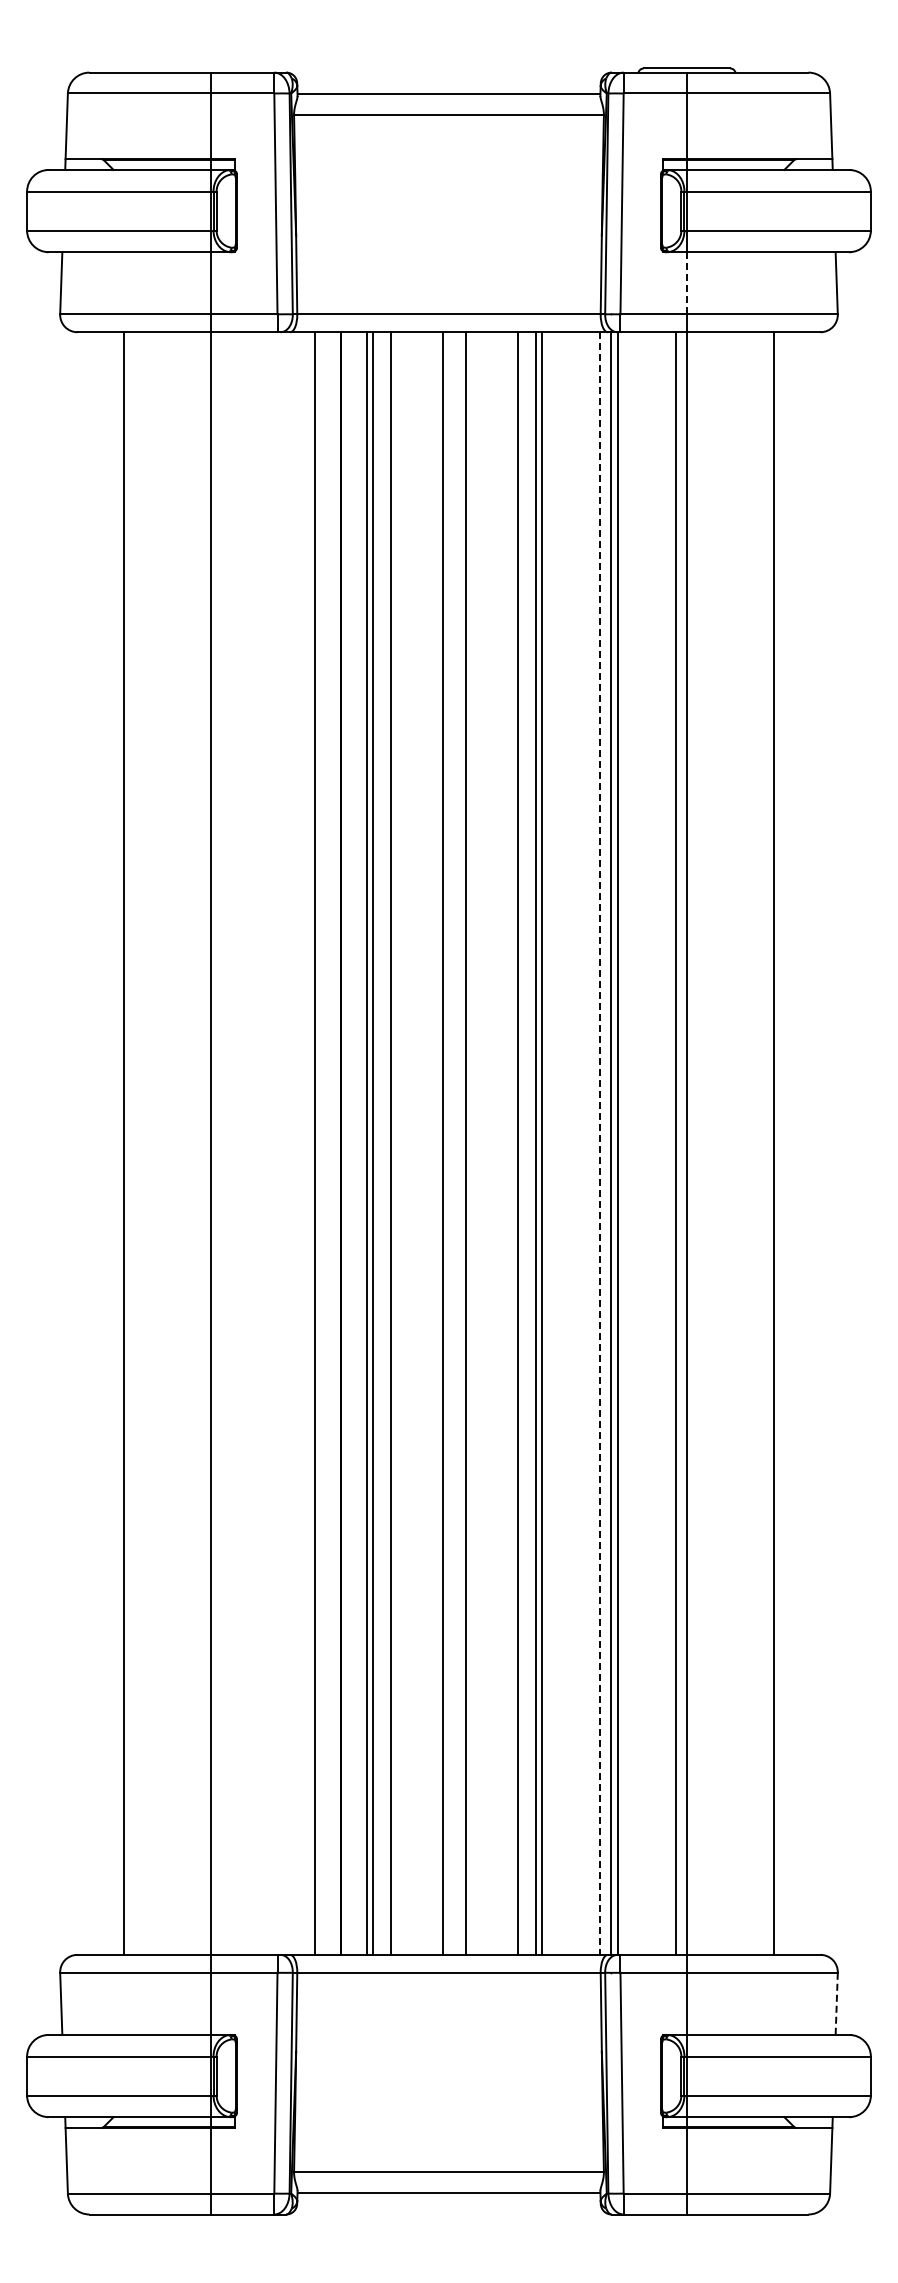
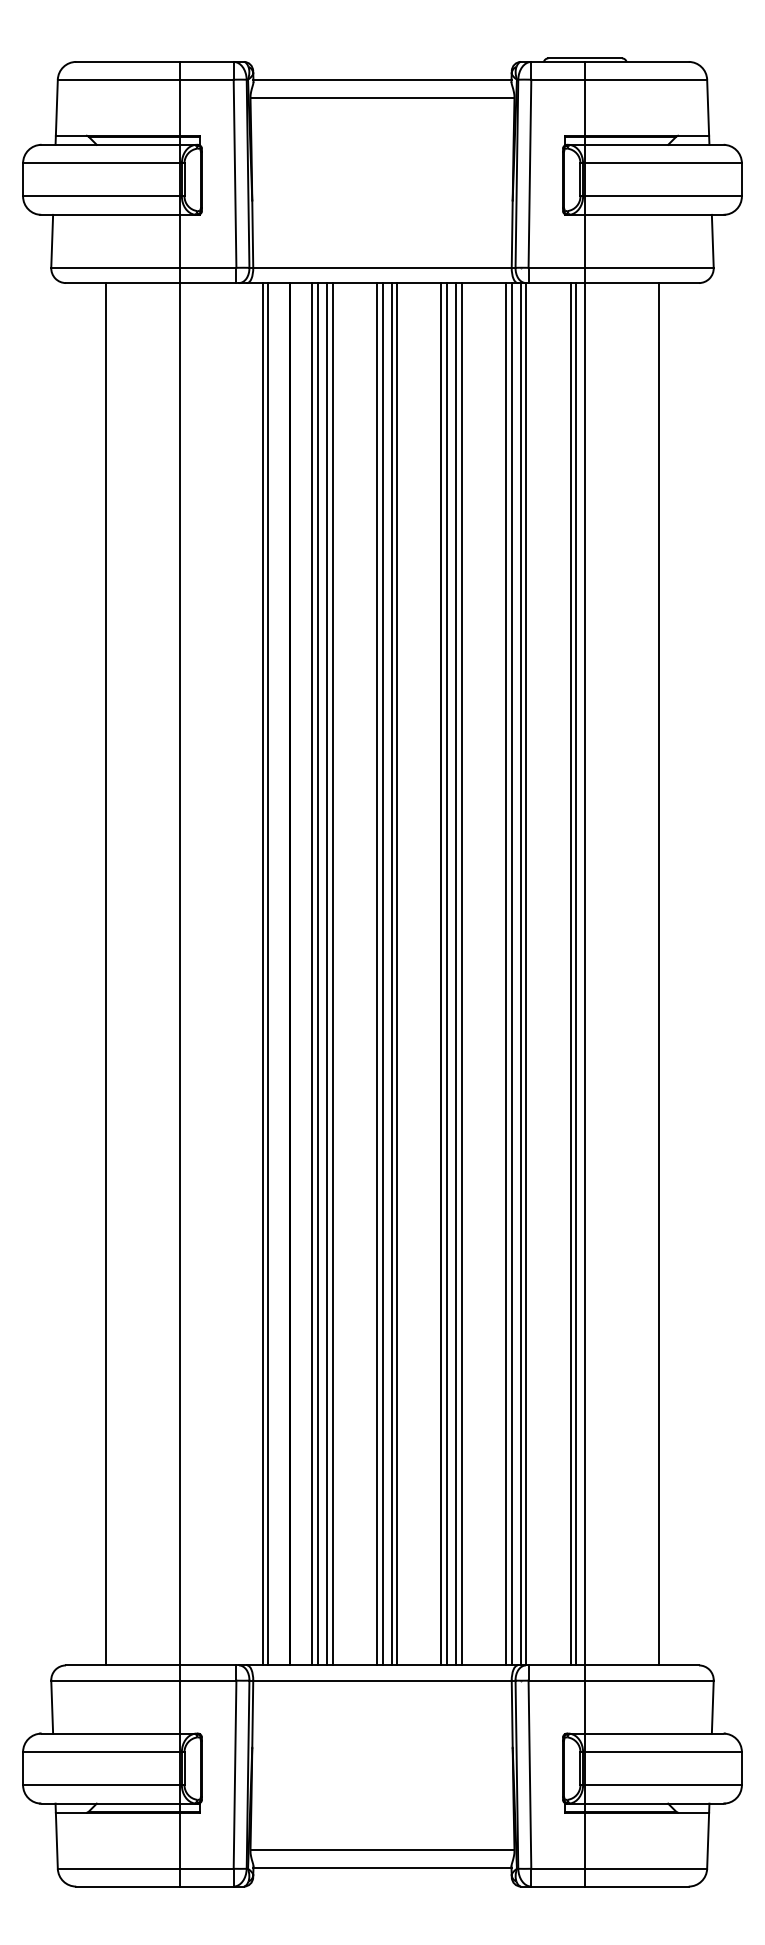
line: (686, 282) -> (584, 240), dashed -> solid
line: (308, 1143) -> (262, 974), added
line: (384, 1143) -> (327, 974), added
line: (448, 1143) -> (382, 974), added
line: (459, 1143) -> (391, 974), added
line: (524, 1143) -> (446, 974), added
line: (593, 1143) -> (505, 974), added
line: (669, 1143) -> (570, 974), added
line: (600, 1144) -> (511, 975), dashed -> solid
line: (836, 2004) -> (712, 1707), dashed -> solid

